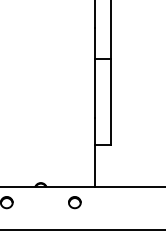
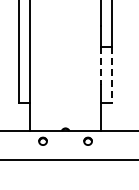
line: (95, 89) -> (101, 66), solid -> dashed
line: (111, 103) -> (112, 75), solid -> dashed

